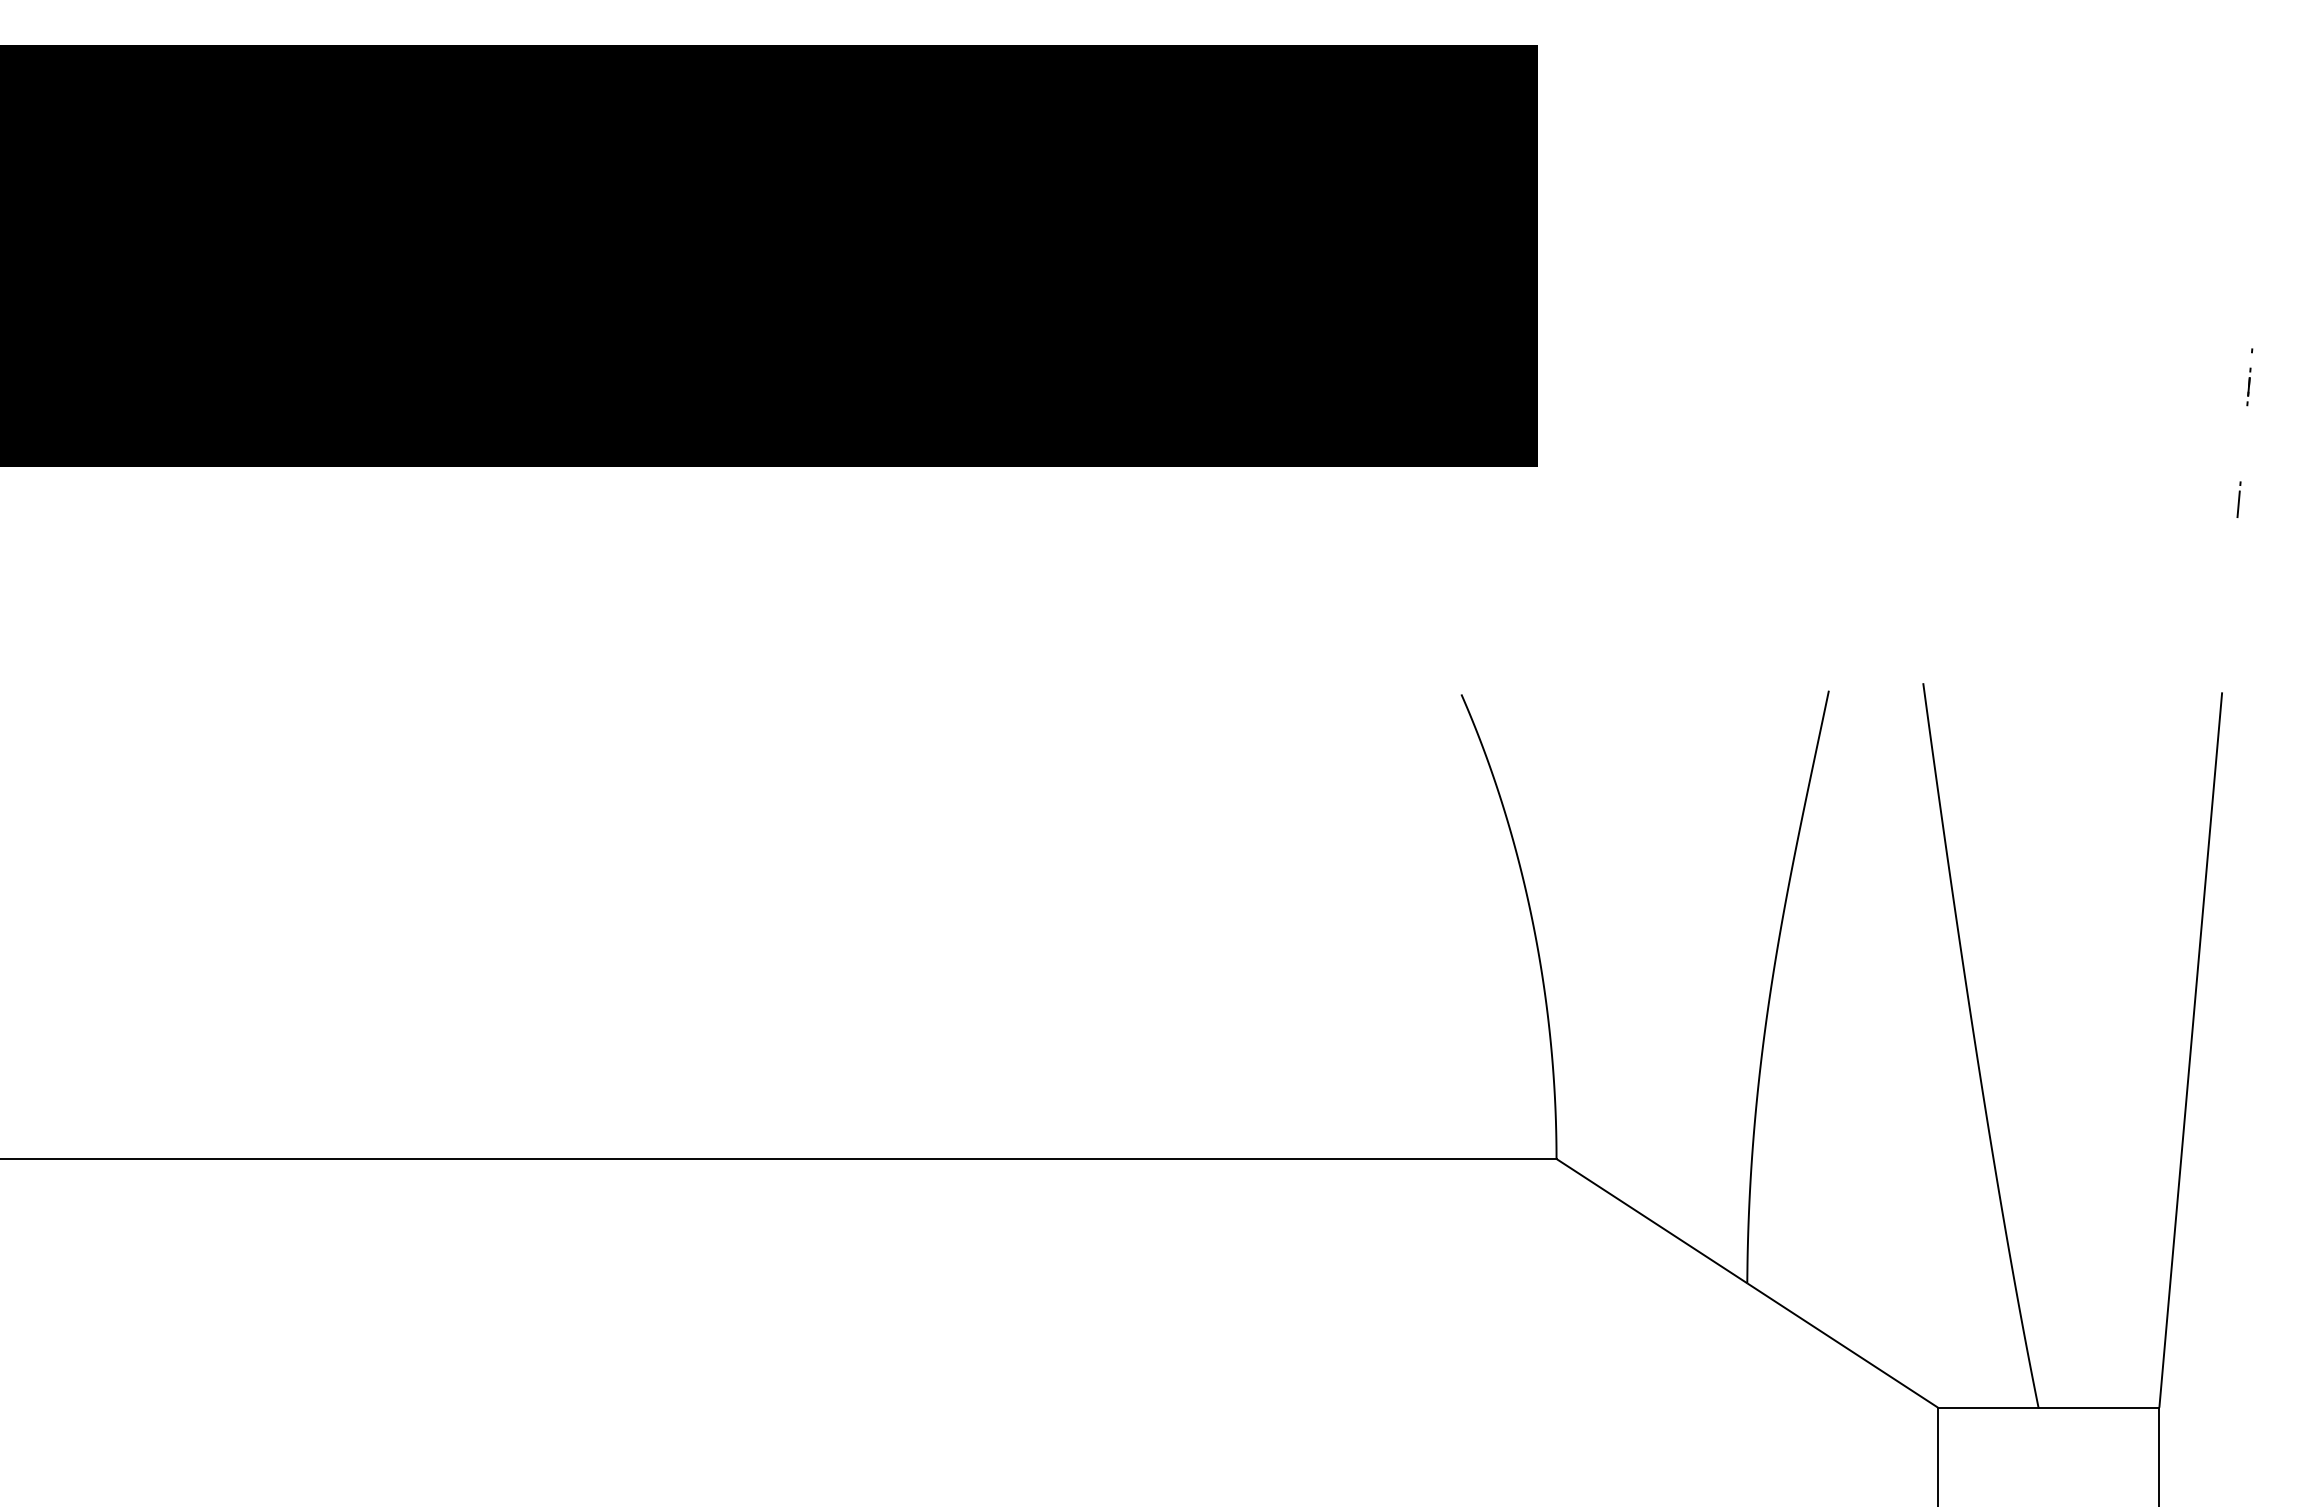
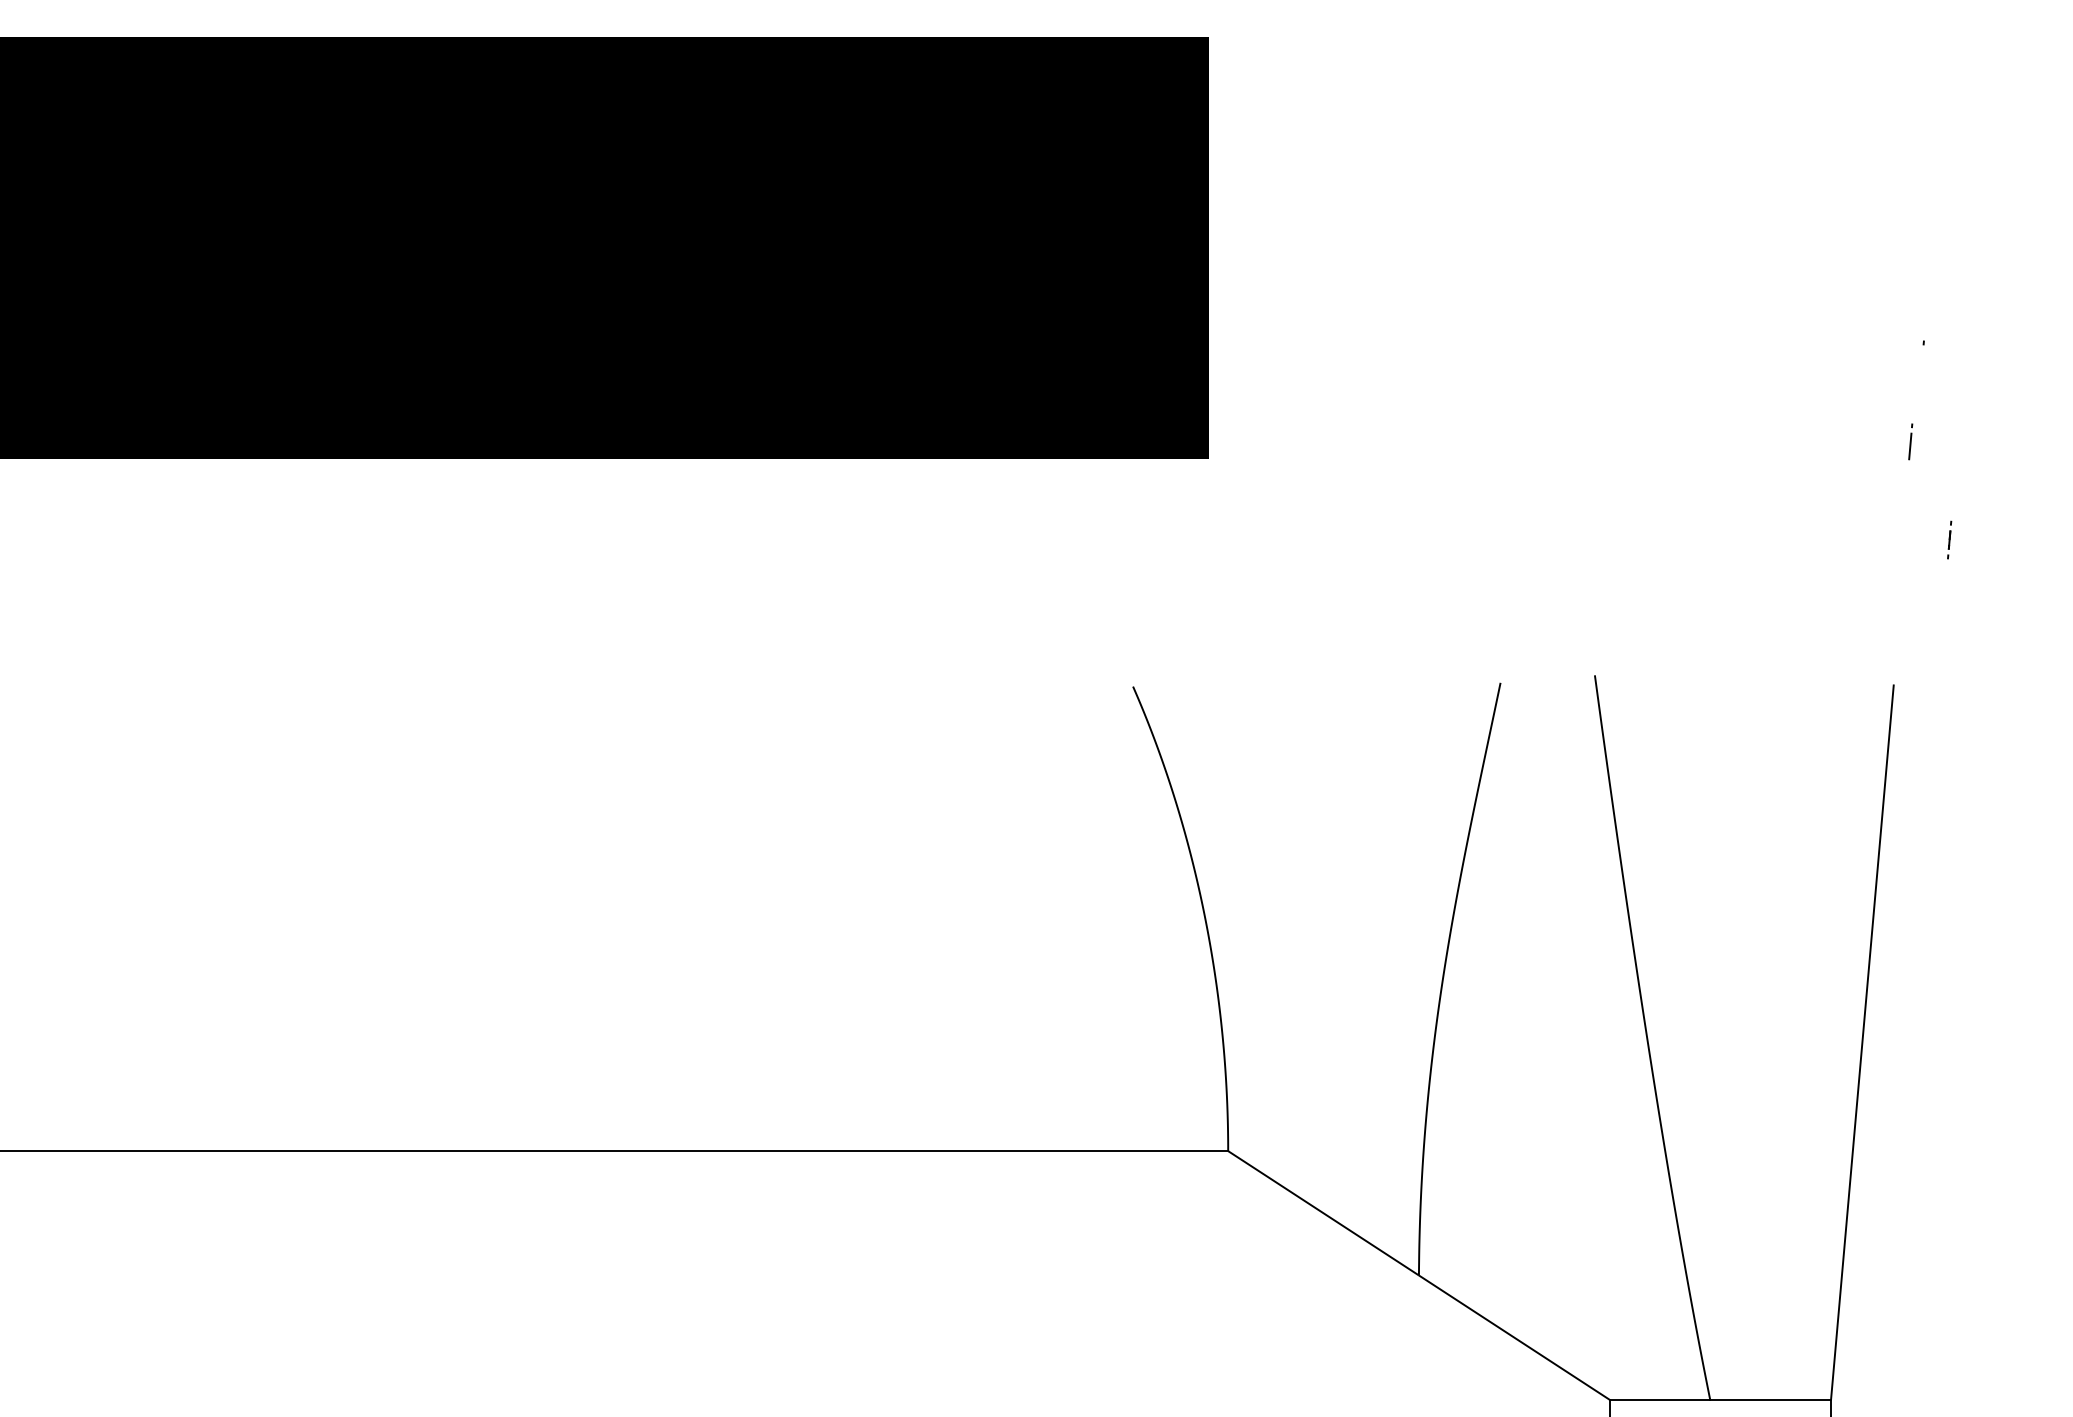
line: (2248, 386) -> (1949, 539), moved
line: (2238, 499) -> (1910, 441), moved

